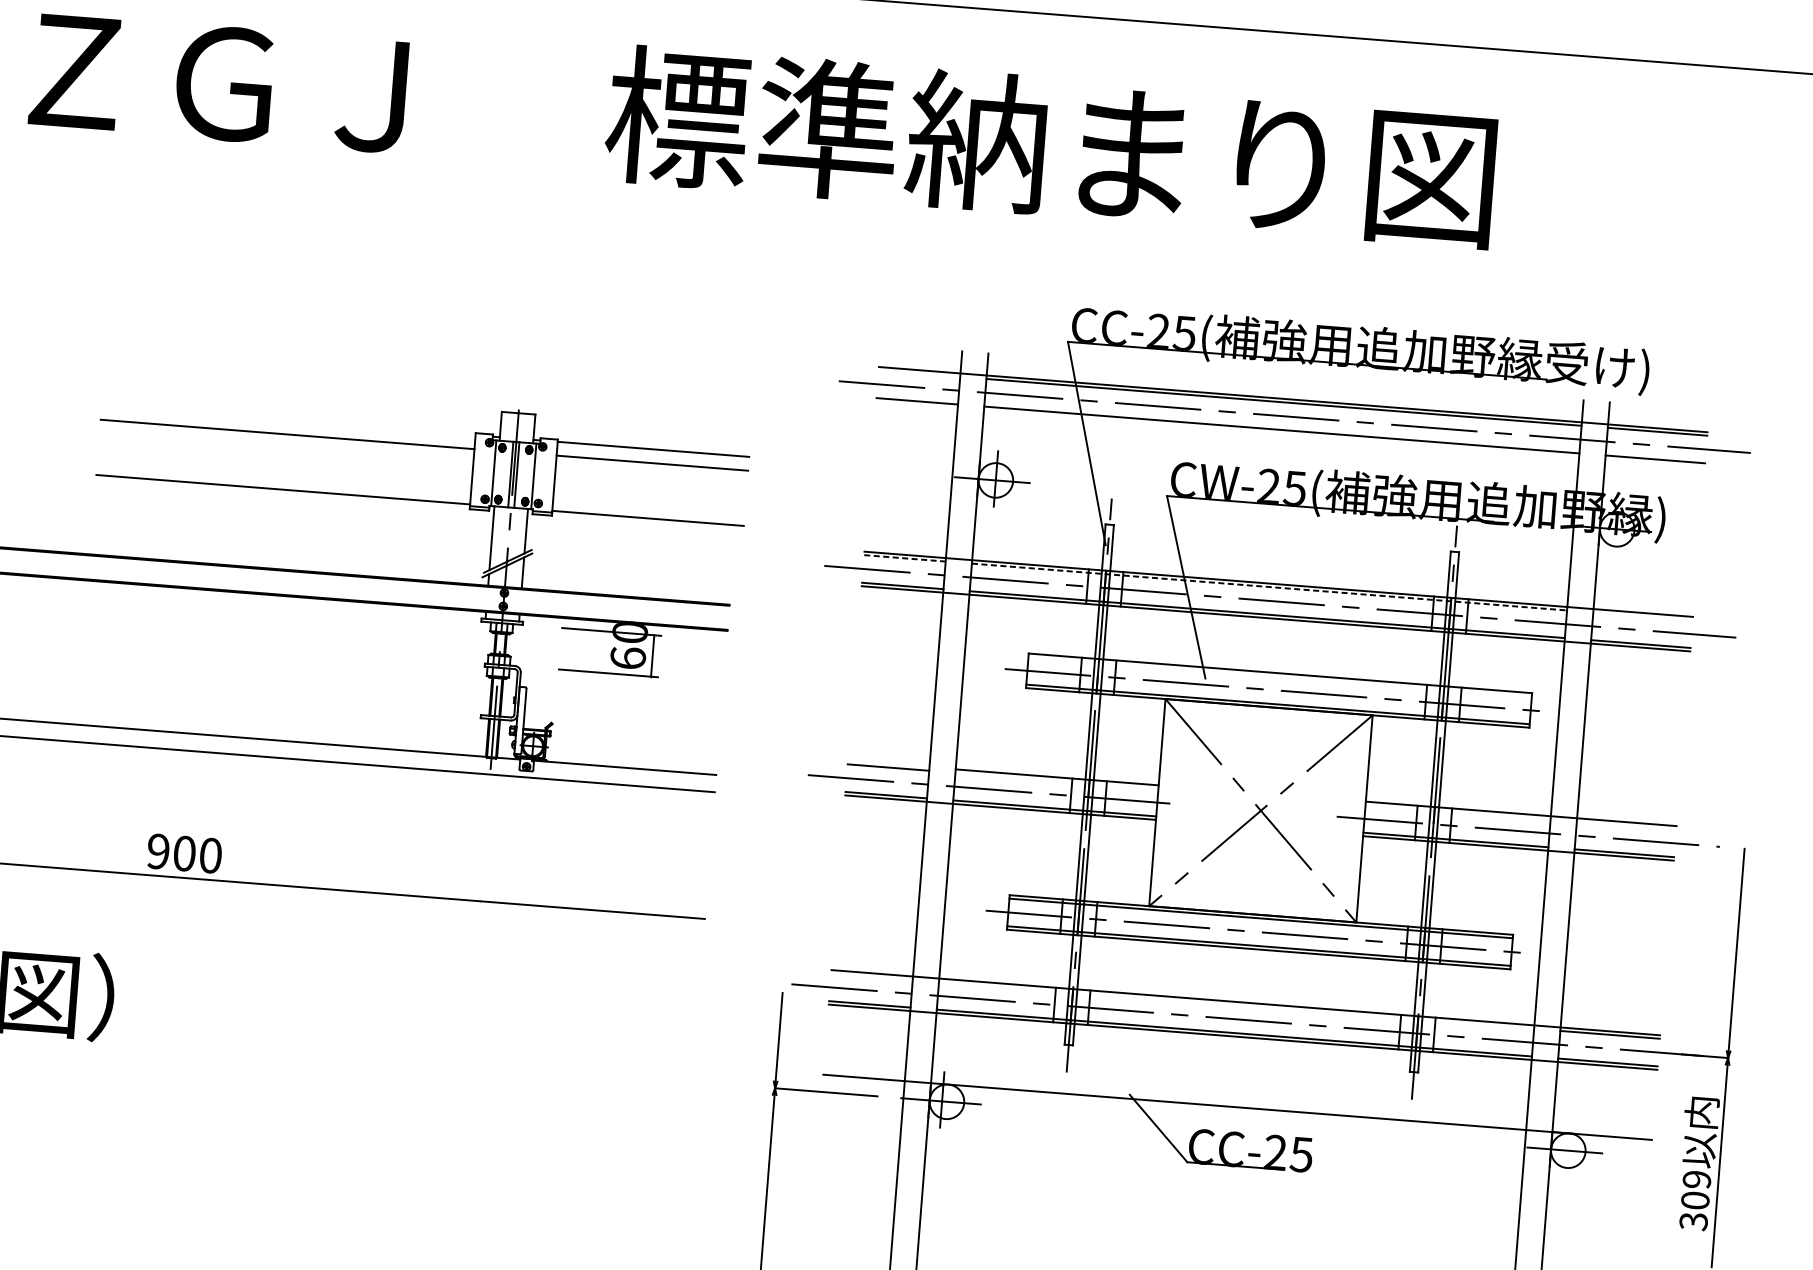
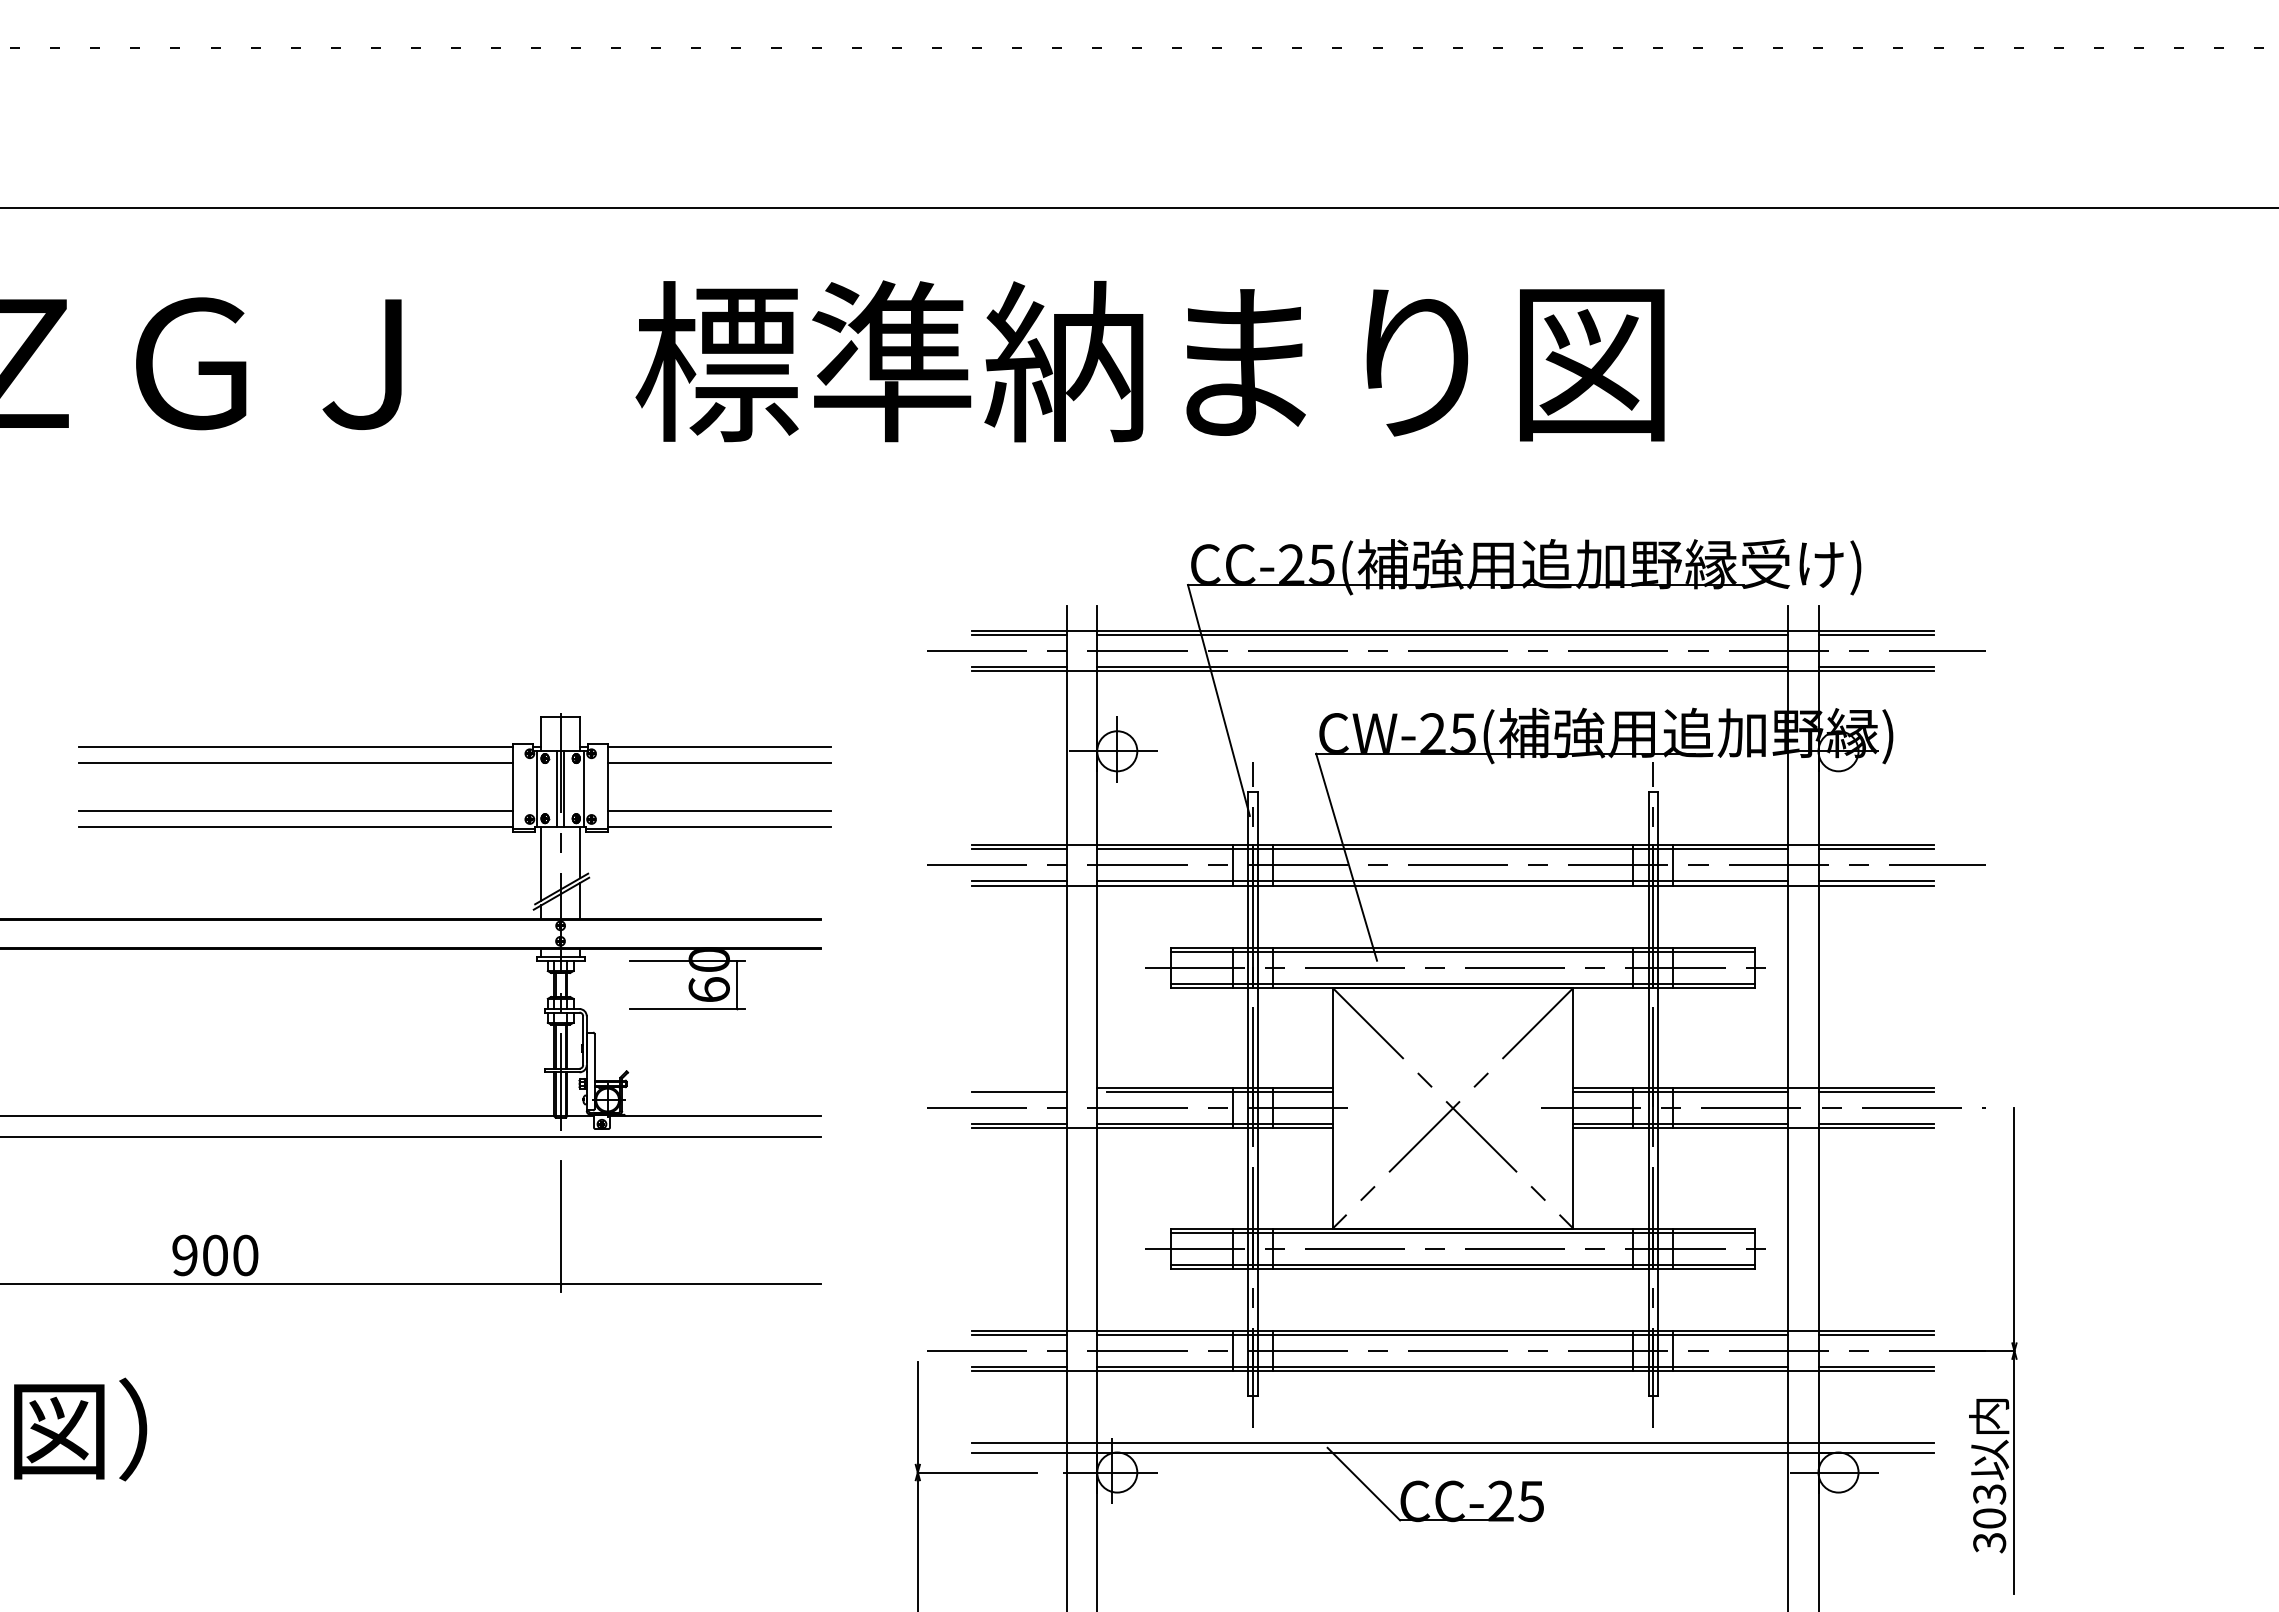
line: (919, 374) -> (1019, 635), added
line: (289, 420) -> (296, 746), added
line: (1290, 434) -> (1452, 671), added
line: (284, 475) -> (296, 810), added
line: (649, 504) -> (719, 810), added
line: (905, 558) -> (1020, 849), dashed -> solid
line: (1270, 587) -> (1443, 849), dashed -> solid
line: (1642, 616) -> (1875, 849), added
line: (1279, 677) -> (1462, 952), added
line: (1060, 781) -> (1219, 1092), added
line: (1457, 812) -> (1680, 1092), added
line: (1625, 825) -> (1875, 1092), added
line: (484, 851) -> (560, 1225), added
line: (871, 977) -> (1019, 1335), added
line: (1236, 1005) -> (1442, 1335), added
line: (1237, 1098) -> (1452, 1442), added
text: (1696, 1179) -> (1989, 1494), 309 -> 303

